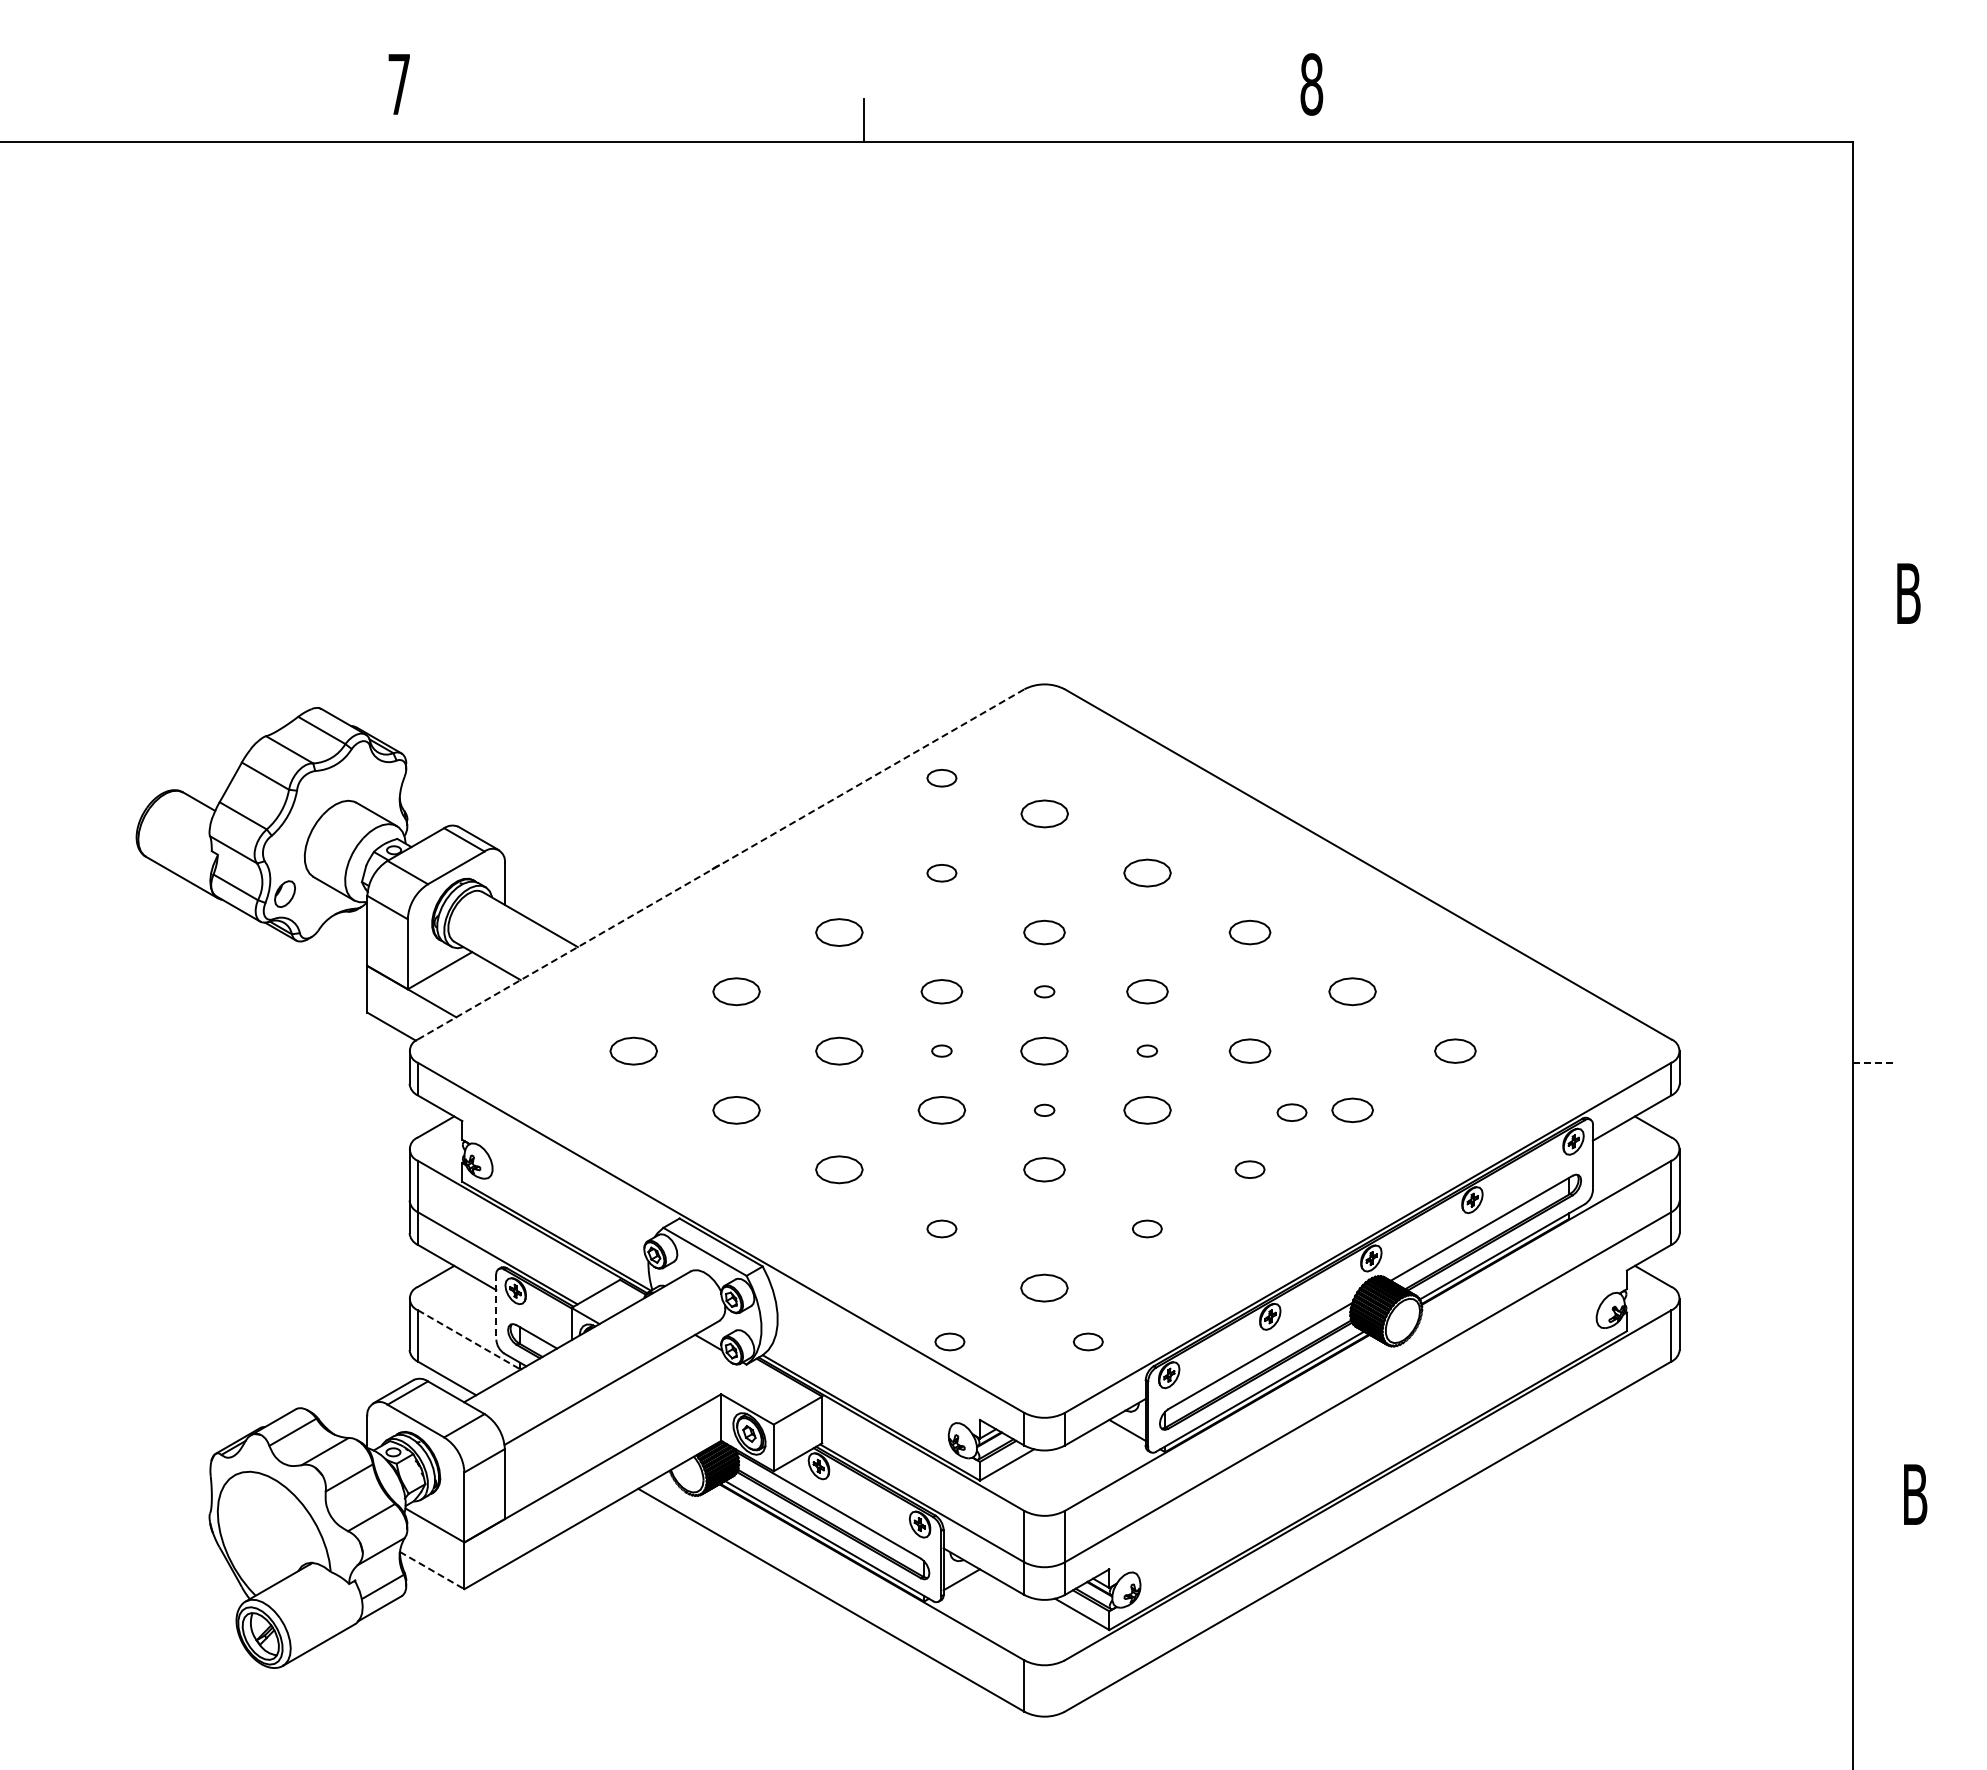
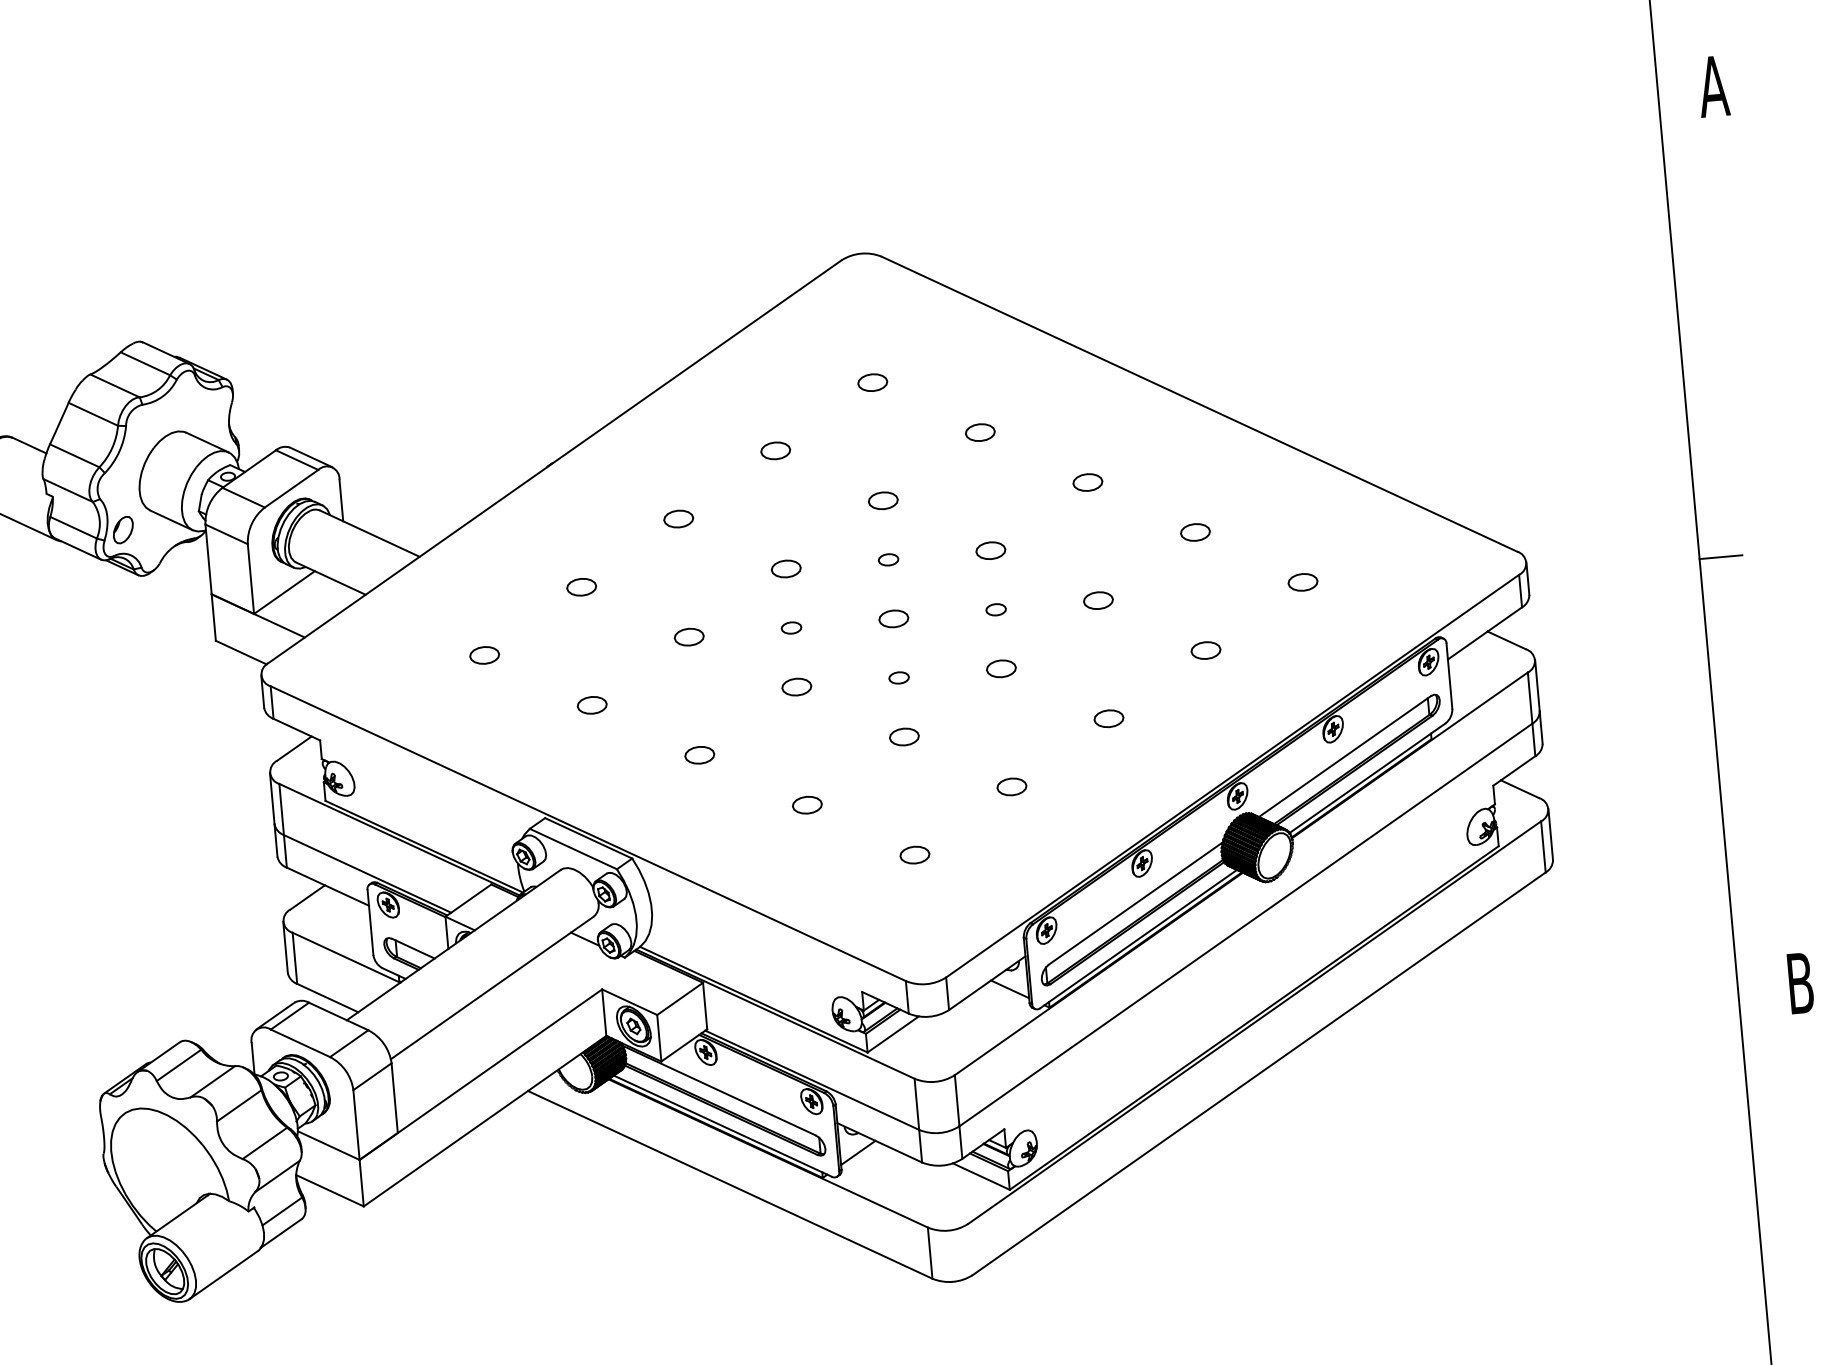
text: (1908, 593) -> (1713, 86), B -> A
part: (941, 778) -> (766, 356), removed
part: (1044, 813) -> (872, 382), size x0.62
line: (721, 864) -> (555, 461), dashed -> solid
part: (1146, 873) -> (979, 432), size x0.62
part: (838, 932) -> (677, 519), size x0.62
part: (1044, 932) -> (883, 500), size x0.71
part: (1249, 932) -> (1087, 482), size x0.71
part: (736, 991) -> (581, 586), size x0.62
part: (941, 991) -> (785, 568), size x0.71
part: (1146, 991) -> (990, 550), size x0.71
part: (1352, 991) -> (1195, 532), size x0.62
part: (633, 1050) -> (484, 654), size x0.62
part: (838, 1050) -> (688, 636), size x0.62
part: (1044, 1050) -> (893, 618), size x0.62
part: (1249, 1050) -> (1097, 600), size x0.71
part: (1455, 1050) -> (1303, 581), size x0.71
line: (1874, 1063) -> (1721, 557), dashed -> solid
part: (736, 1110) -> (592, 705), size x0.62
part: (941, 1110) -> (796, 687), size x0.62
part: (1146, 1110) -> (1000, 669), size x0.62
part: (1352, 1110) -> (1205, 650), size x0.71
part: (1291, 1112) -> (1145, 658), removed
part: (838, 1169) -> (699, 755), size x0.62
part: (1044, 1169) -> (904, 736), size x0.71
part: (1044, 1288) -> (914, 855), size x0.62
line: (496, 1306) -> (370, 922), dashed -> solid
line: (469, 1340) -> (346, 958), dashed -> solid
part: (949, 1341) -> (824, 916), removed
part: (1088, 1341) -> (963, 904), removed
line: (432, 1570) -> (330, 1190), dashed -> solid

